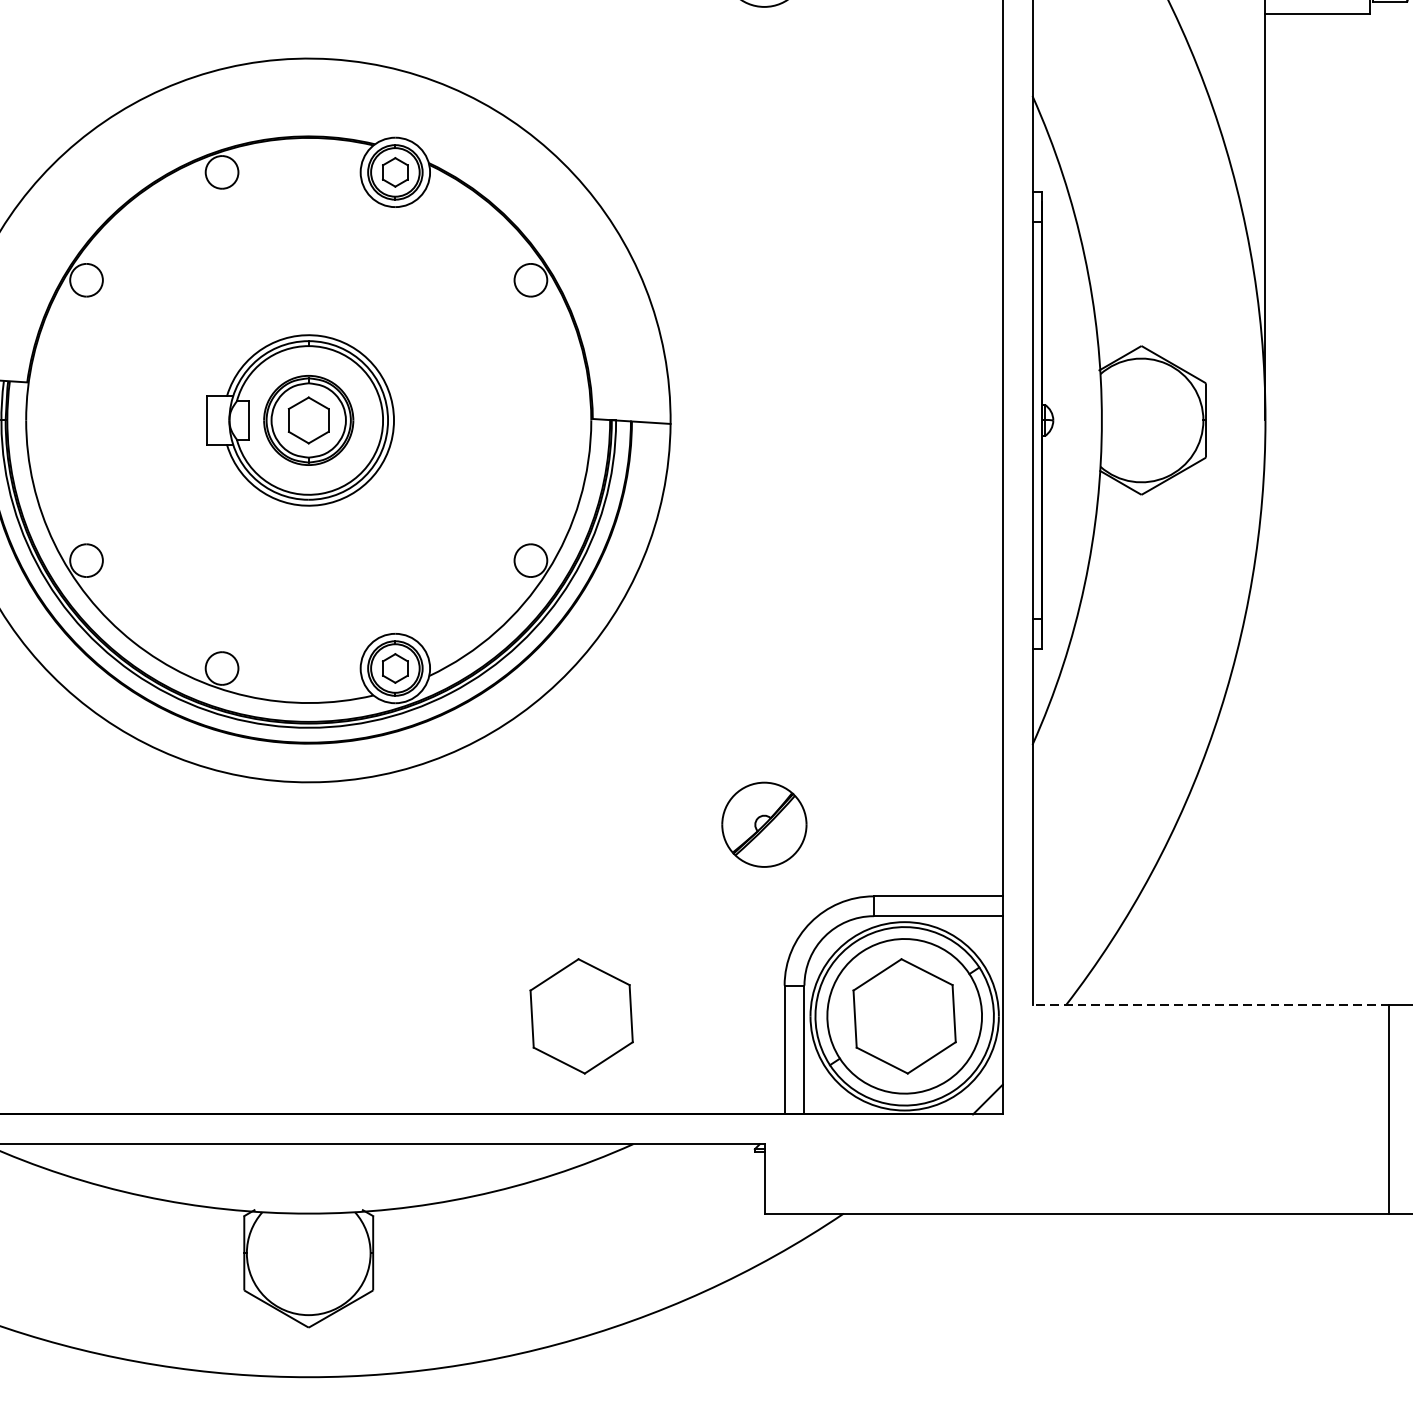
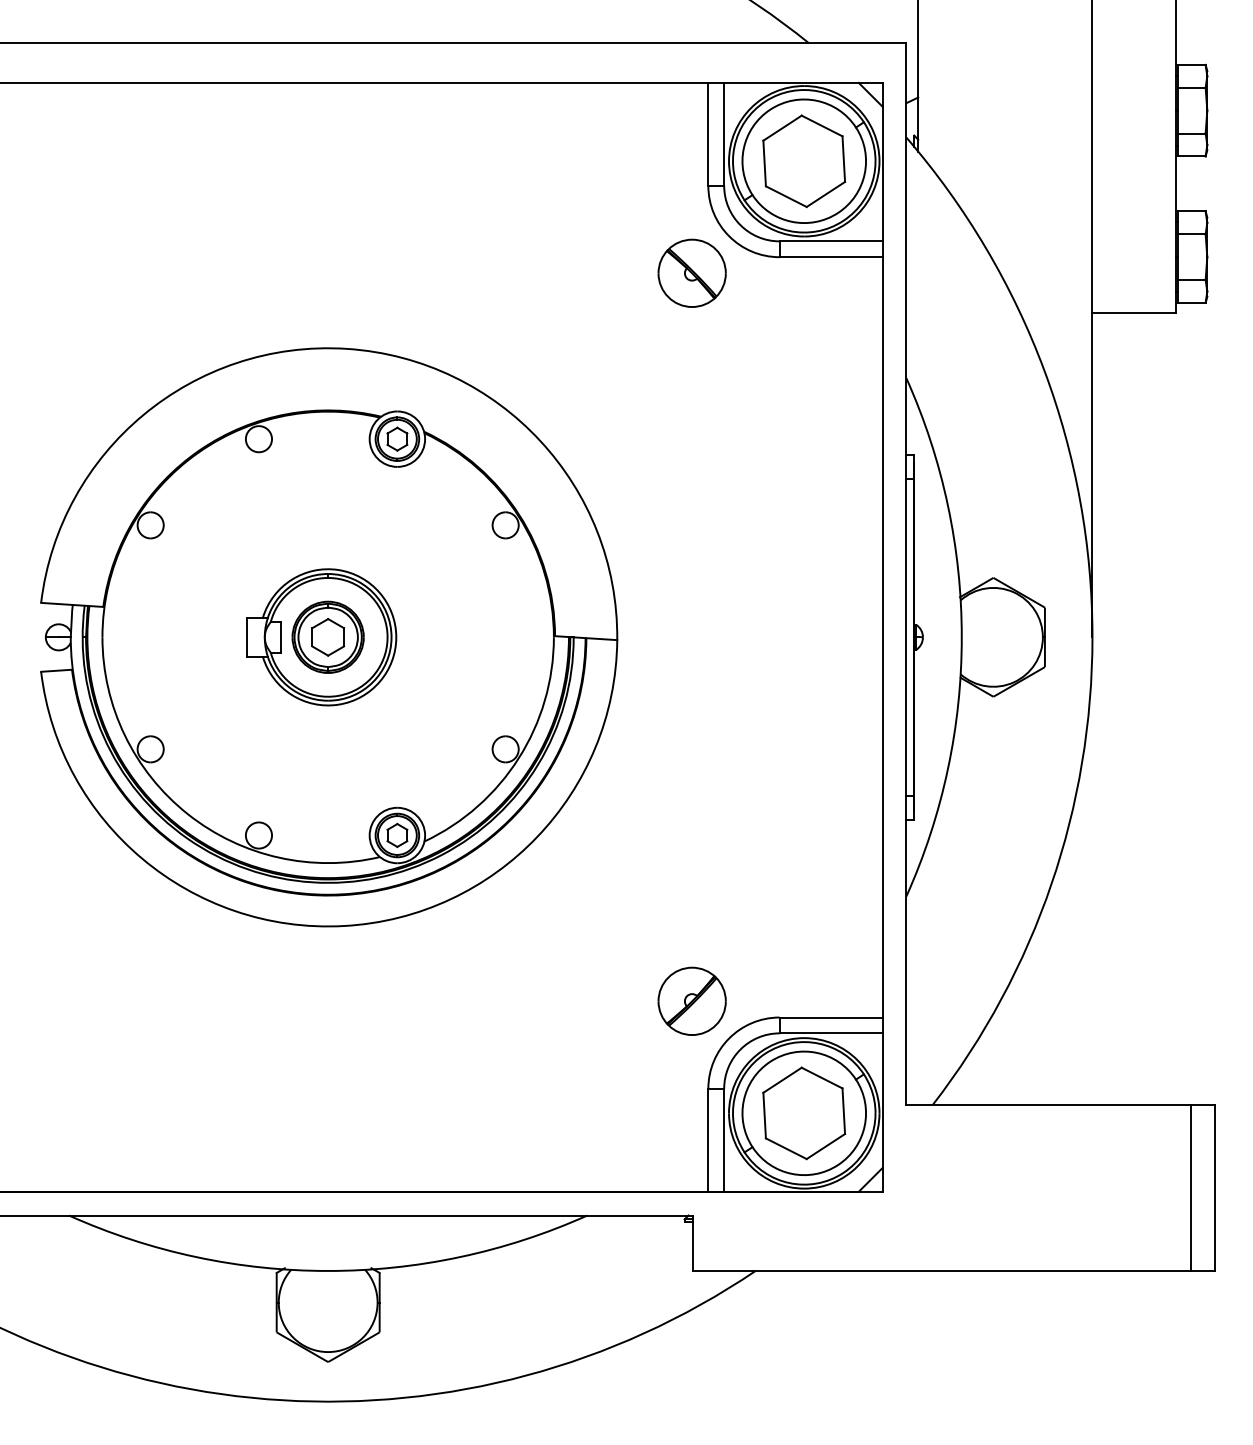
part: (763, 823) -> (691, 1000), moved
line: (1210, 1005) -> (1048, 1104), dashed -> solid
part: (582, 1016) -> (546, 1113), removed

